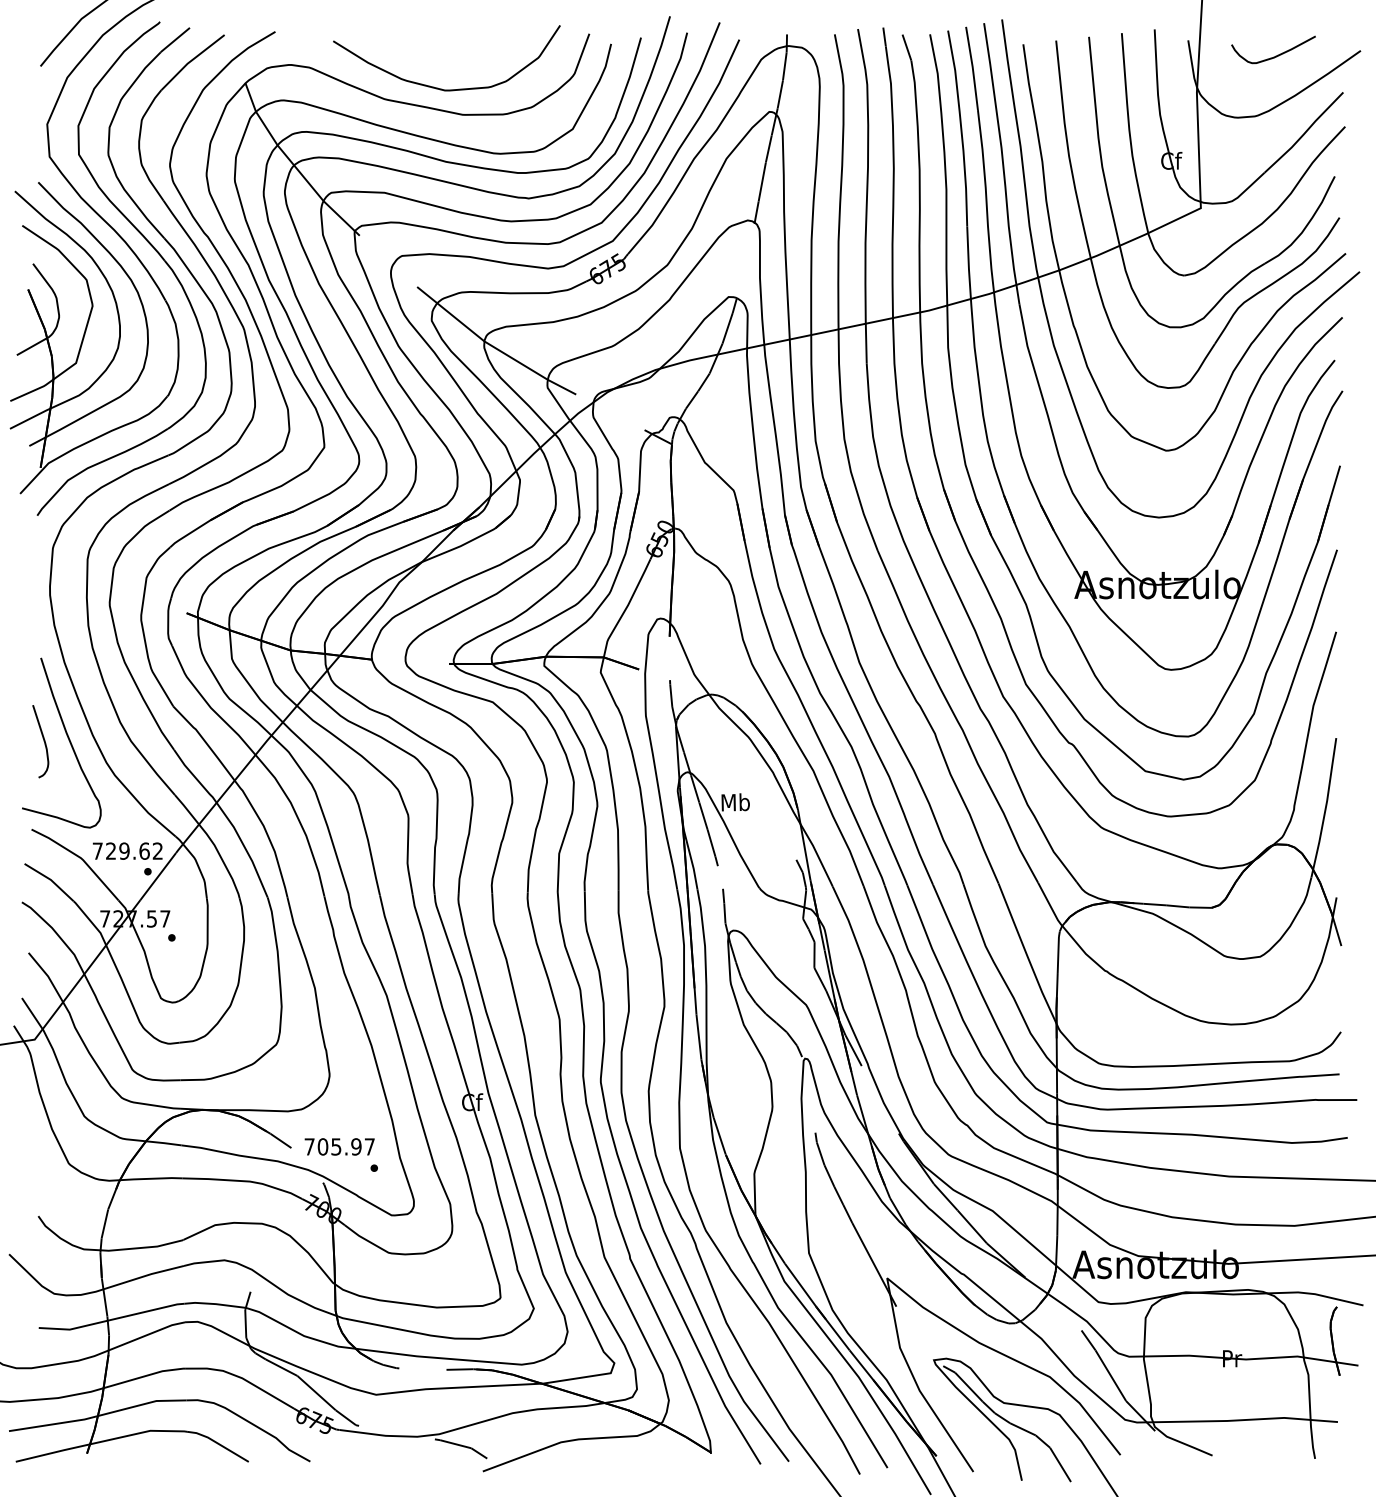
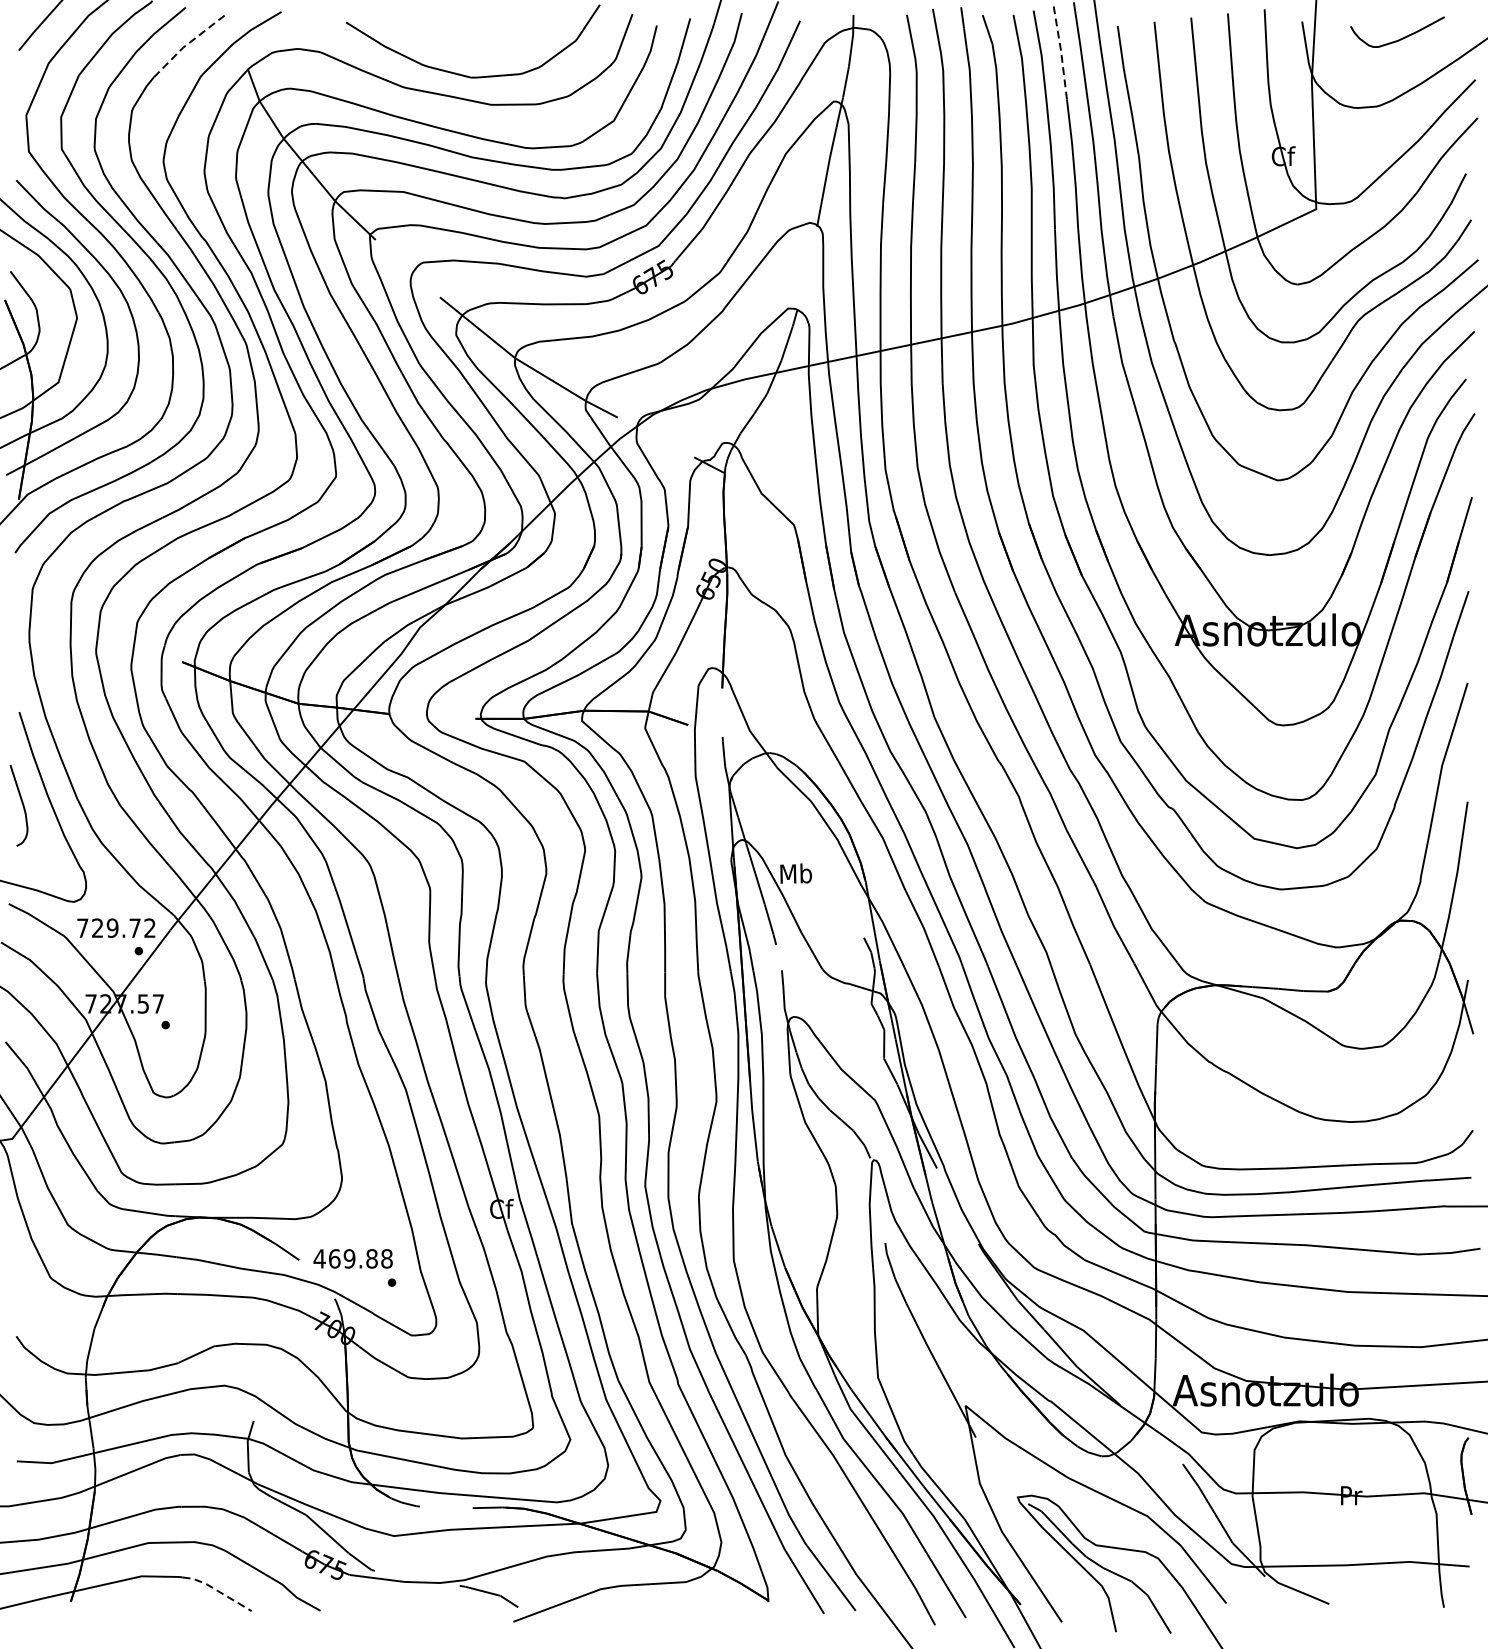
line: (191, 60) -> (187, 44), solid -> dashed
line: (972, 67) -> (1060, 51), solid -> dashed
text: (144, 850) -> (135, 927), 729.62 -> 729.72
text: (339, 1146) -> (353, 1258), 705.97 -> 469.88
line: (218, 1443) -> (217, 1590), solid -> dashed

